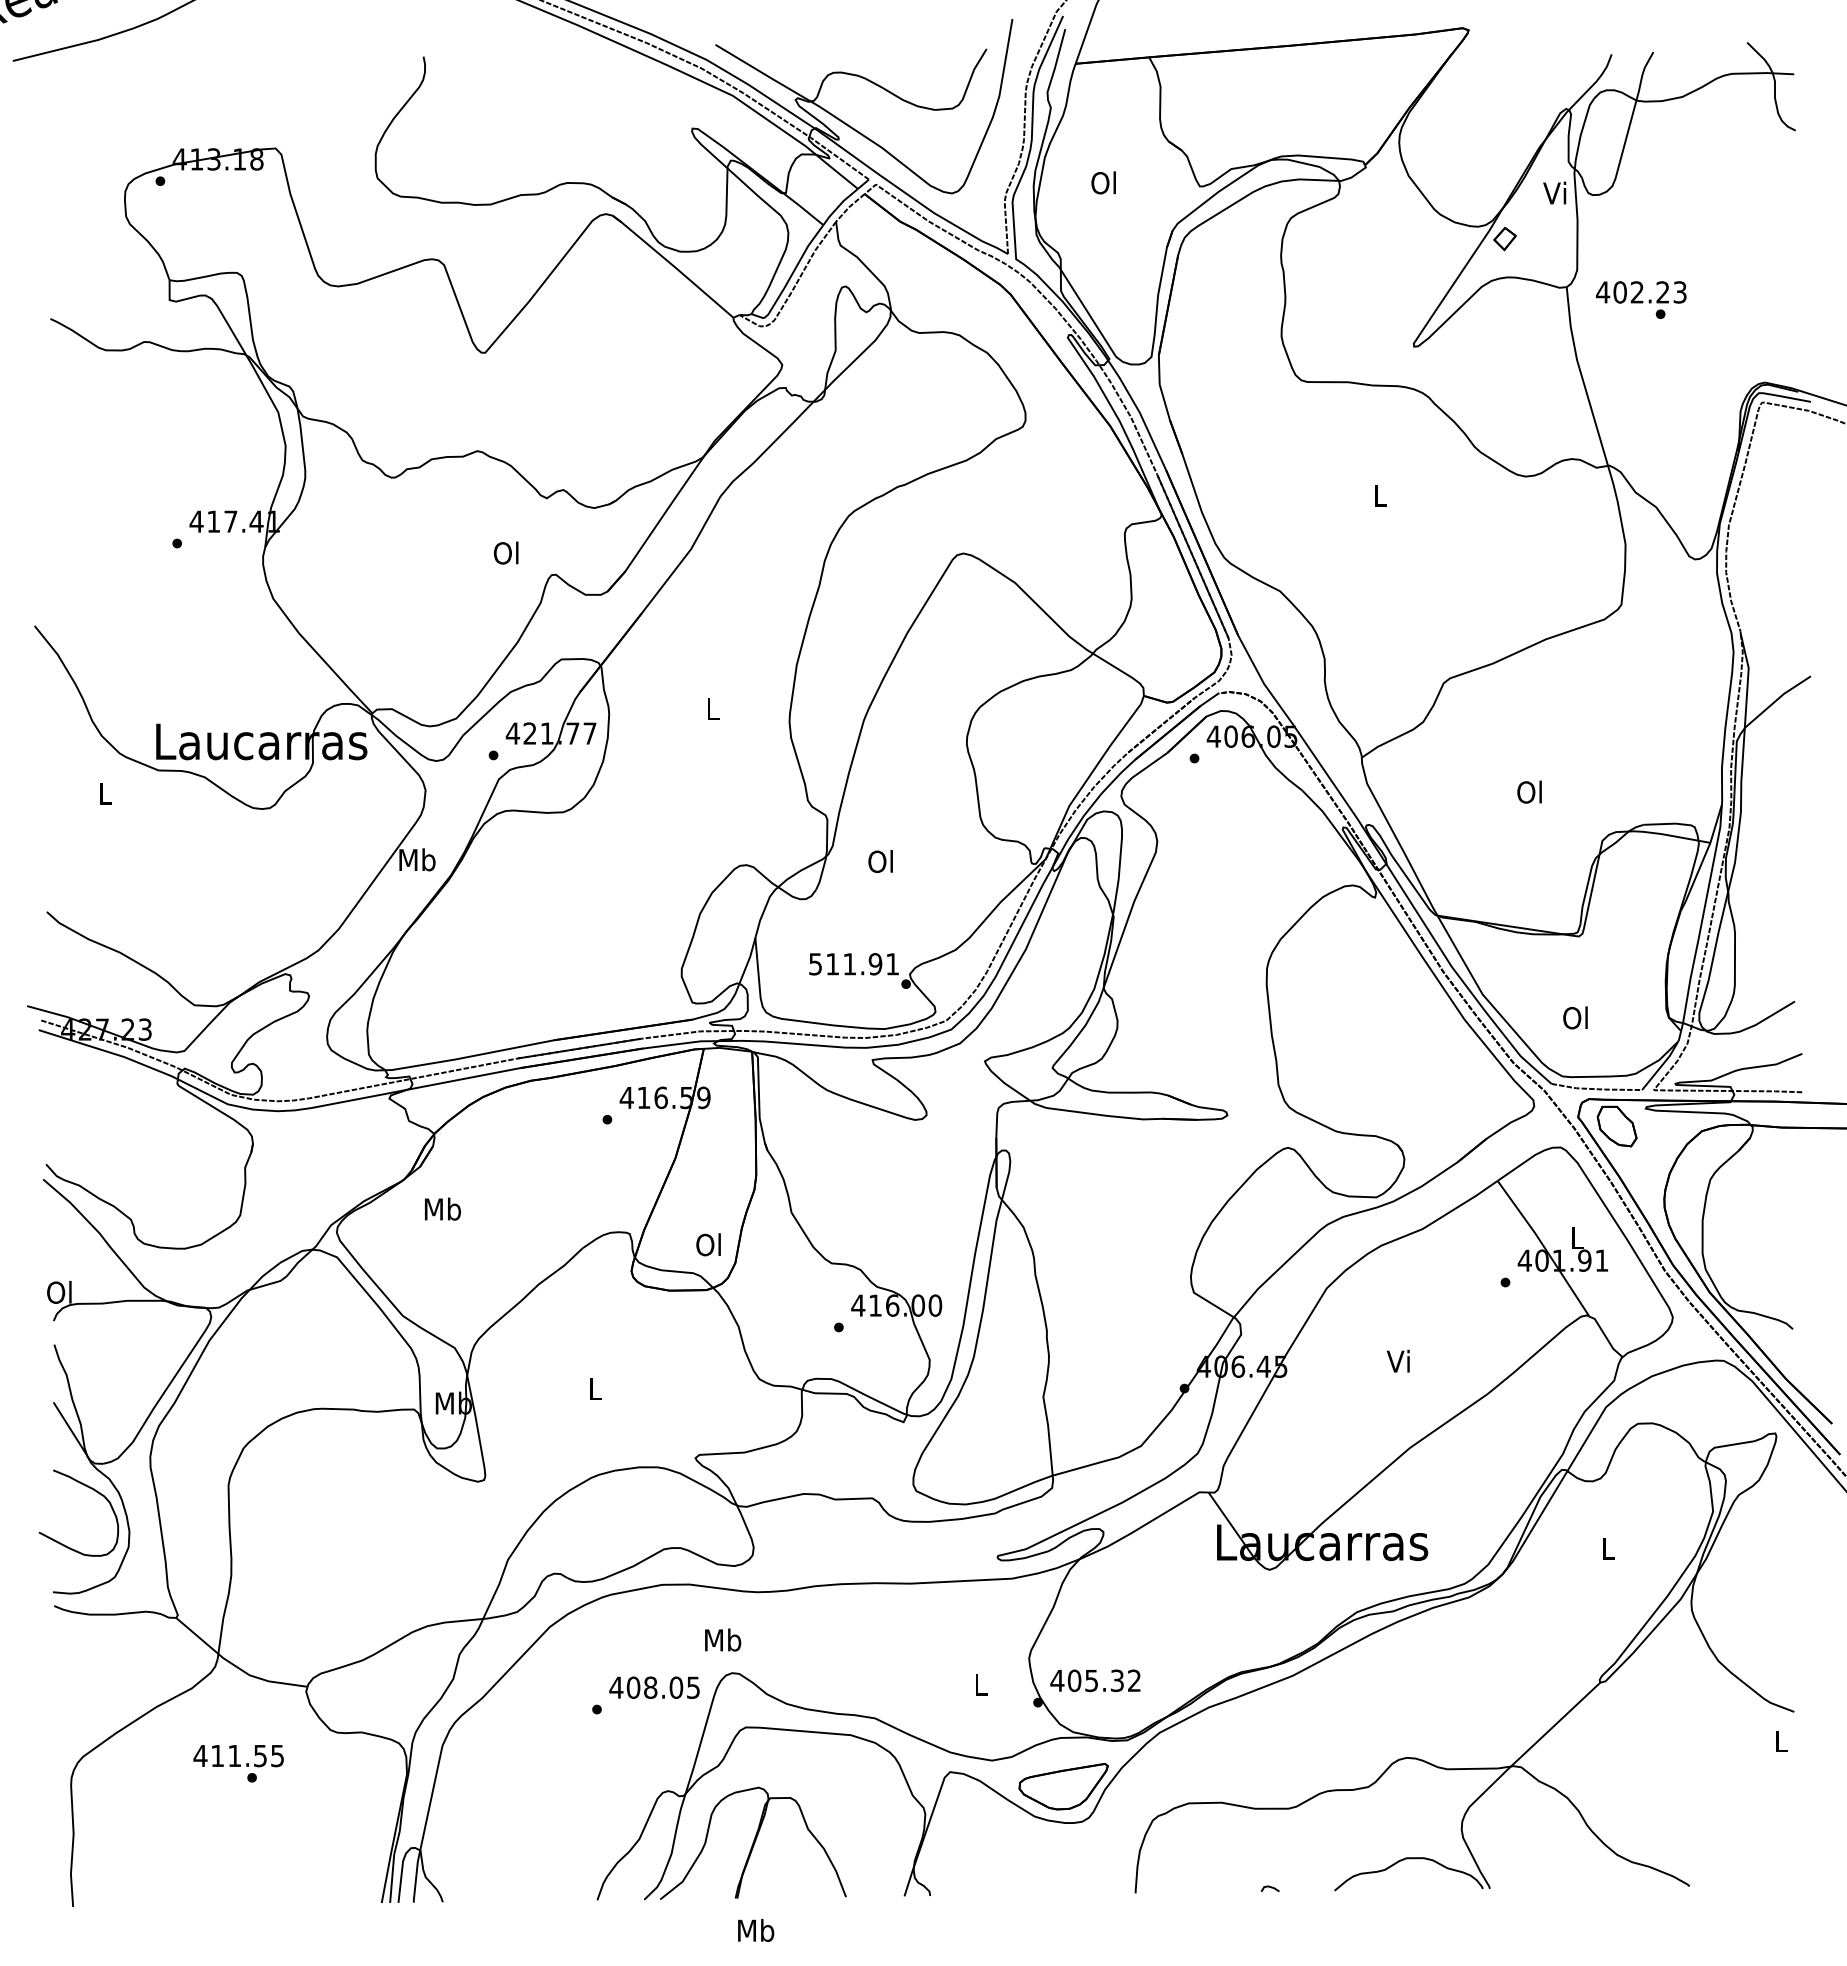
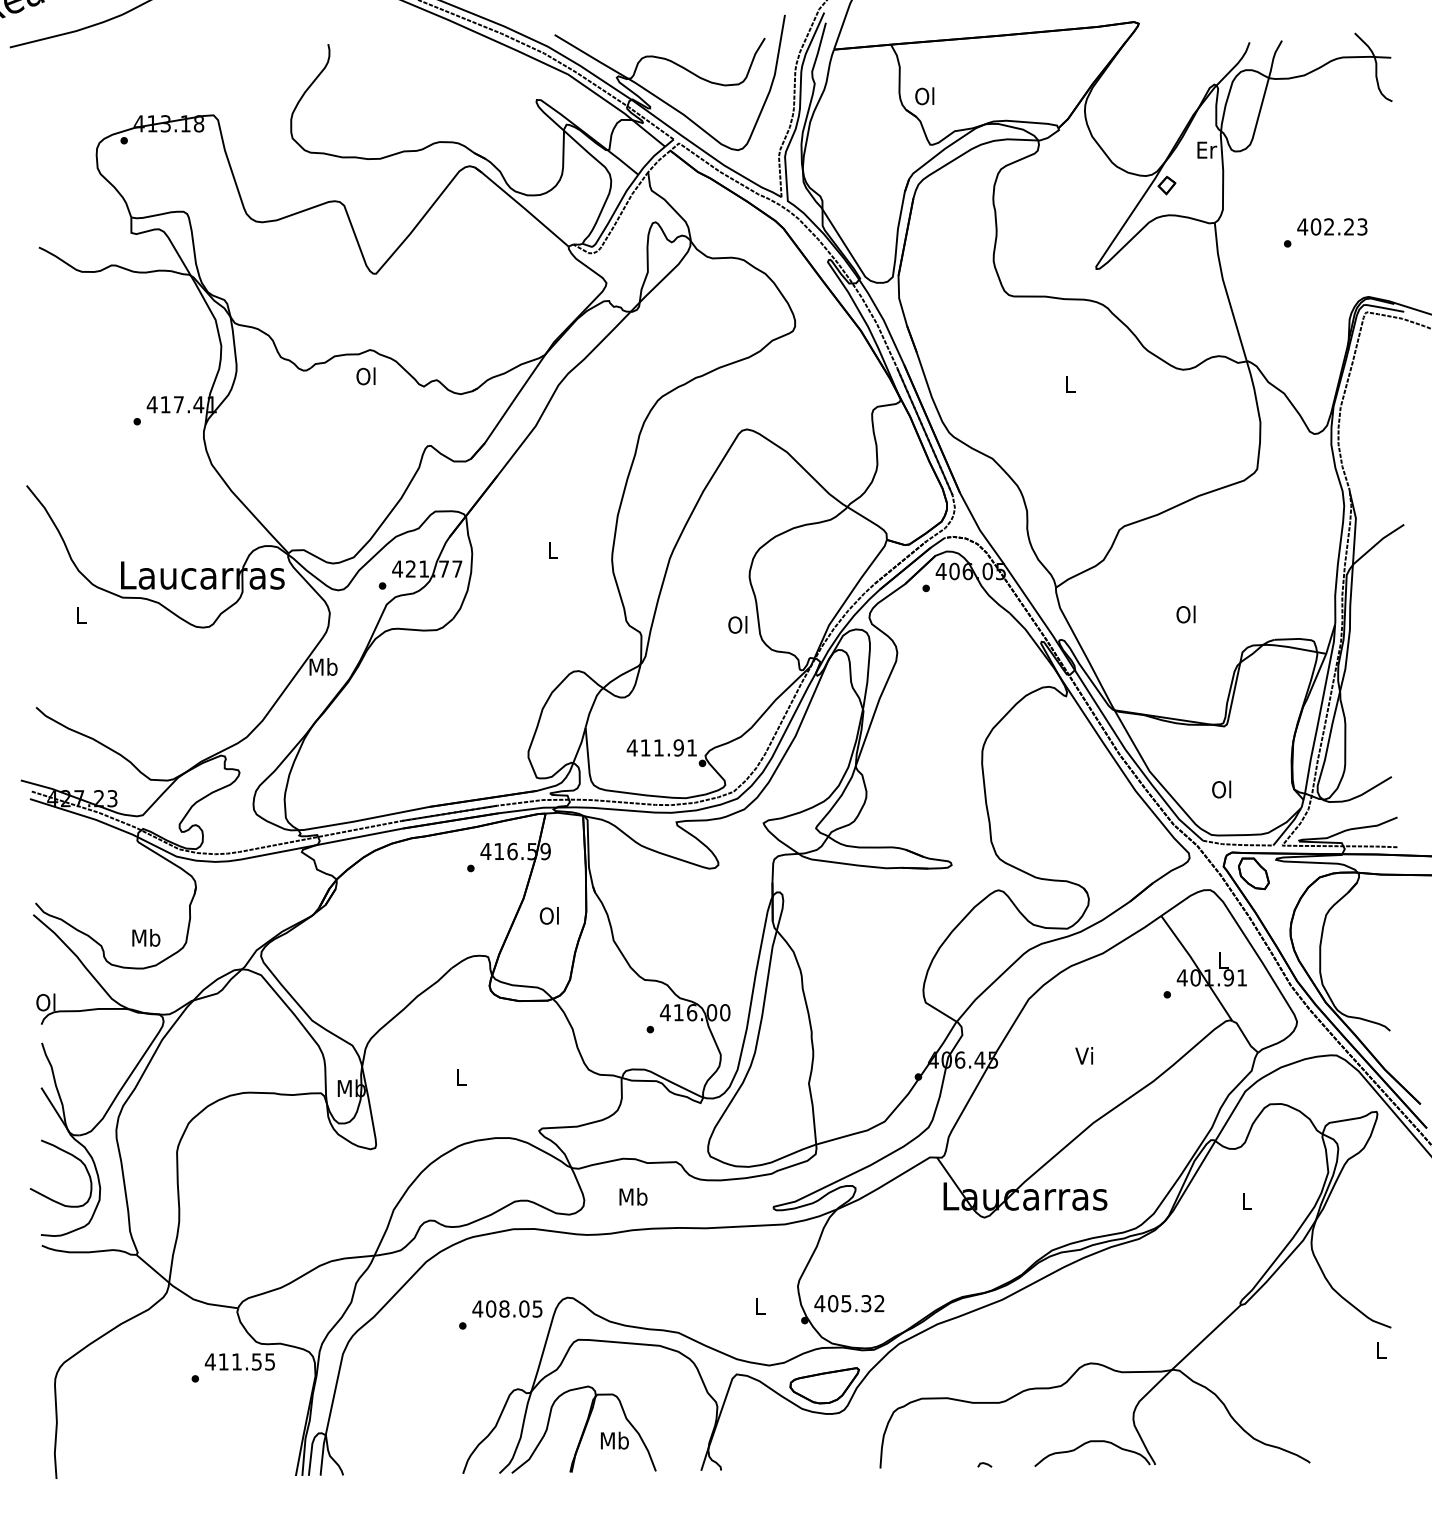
text: (1103, 182) -> (924, 95), moved
text: (1556, 192) -> (1206, 149), Vi -> Er
text: (1641, 292) -> (1332, 227), moved
text: (505, 552) -> (365, 375), moved
text: (880, 861) -> (737, 624), moved
text: (815, 964) -> (632, 748), 511.91 -> 411.91
text: (442, 1208) -> (146, 937), moved
text: (708, 1244) -> (549, 915), moved
text: (723, 1639) -> (633, 1196), moved
text: (238, 1756) -> (239, 1362), moved
text: (756, 1930) -> (615, 1440), moved

